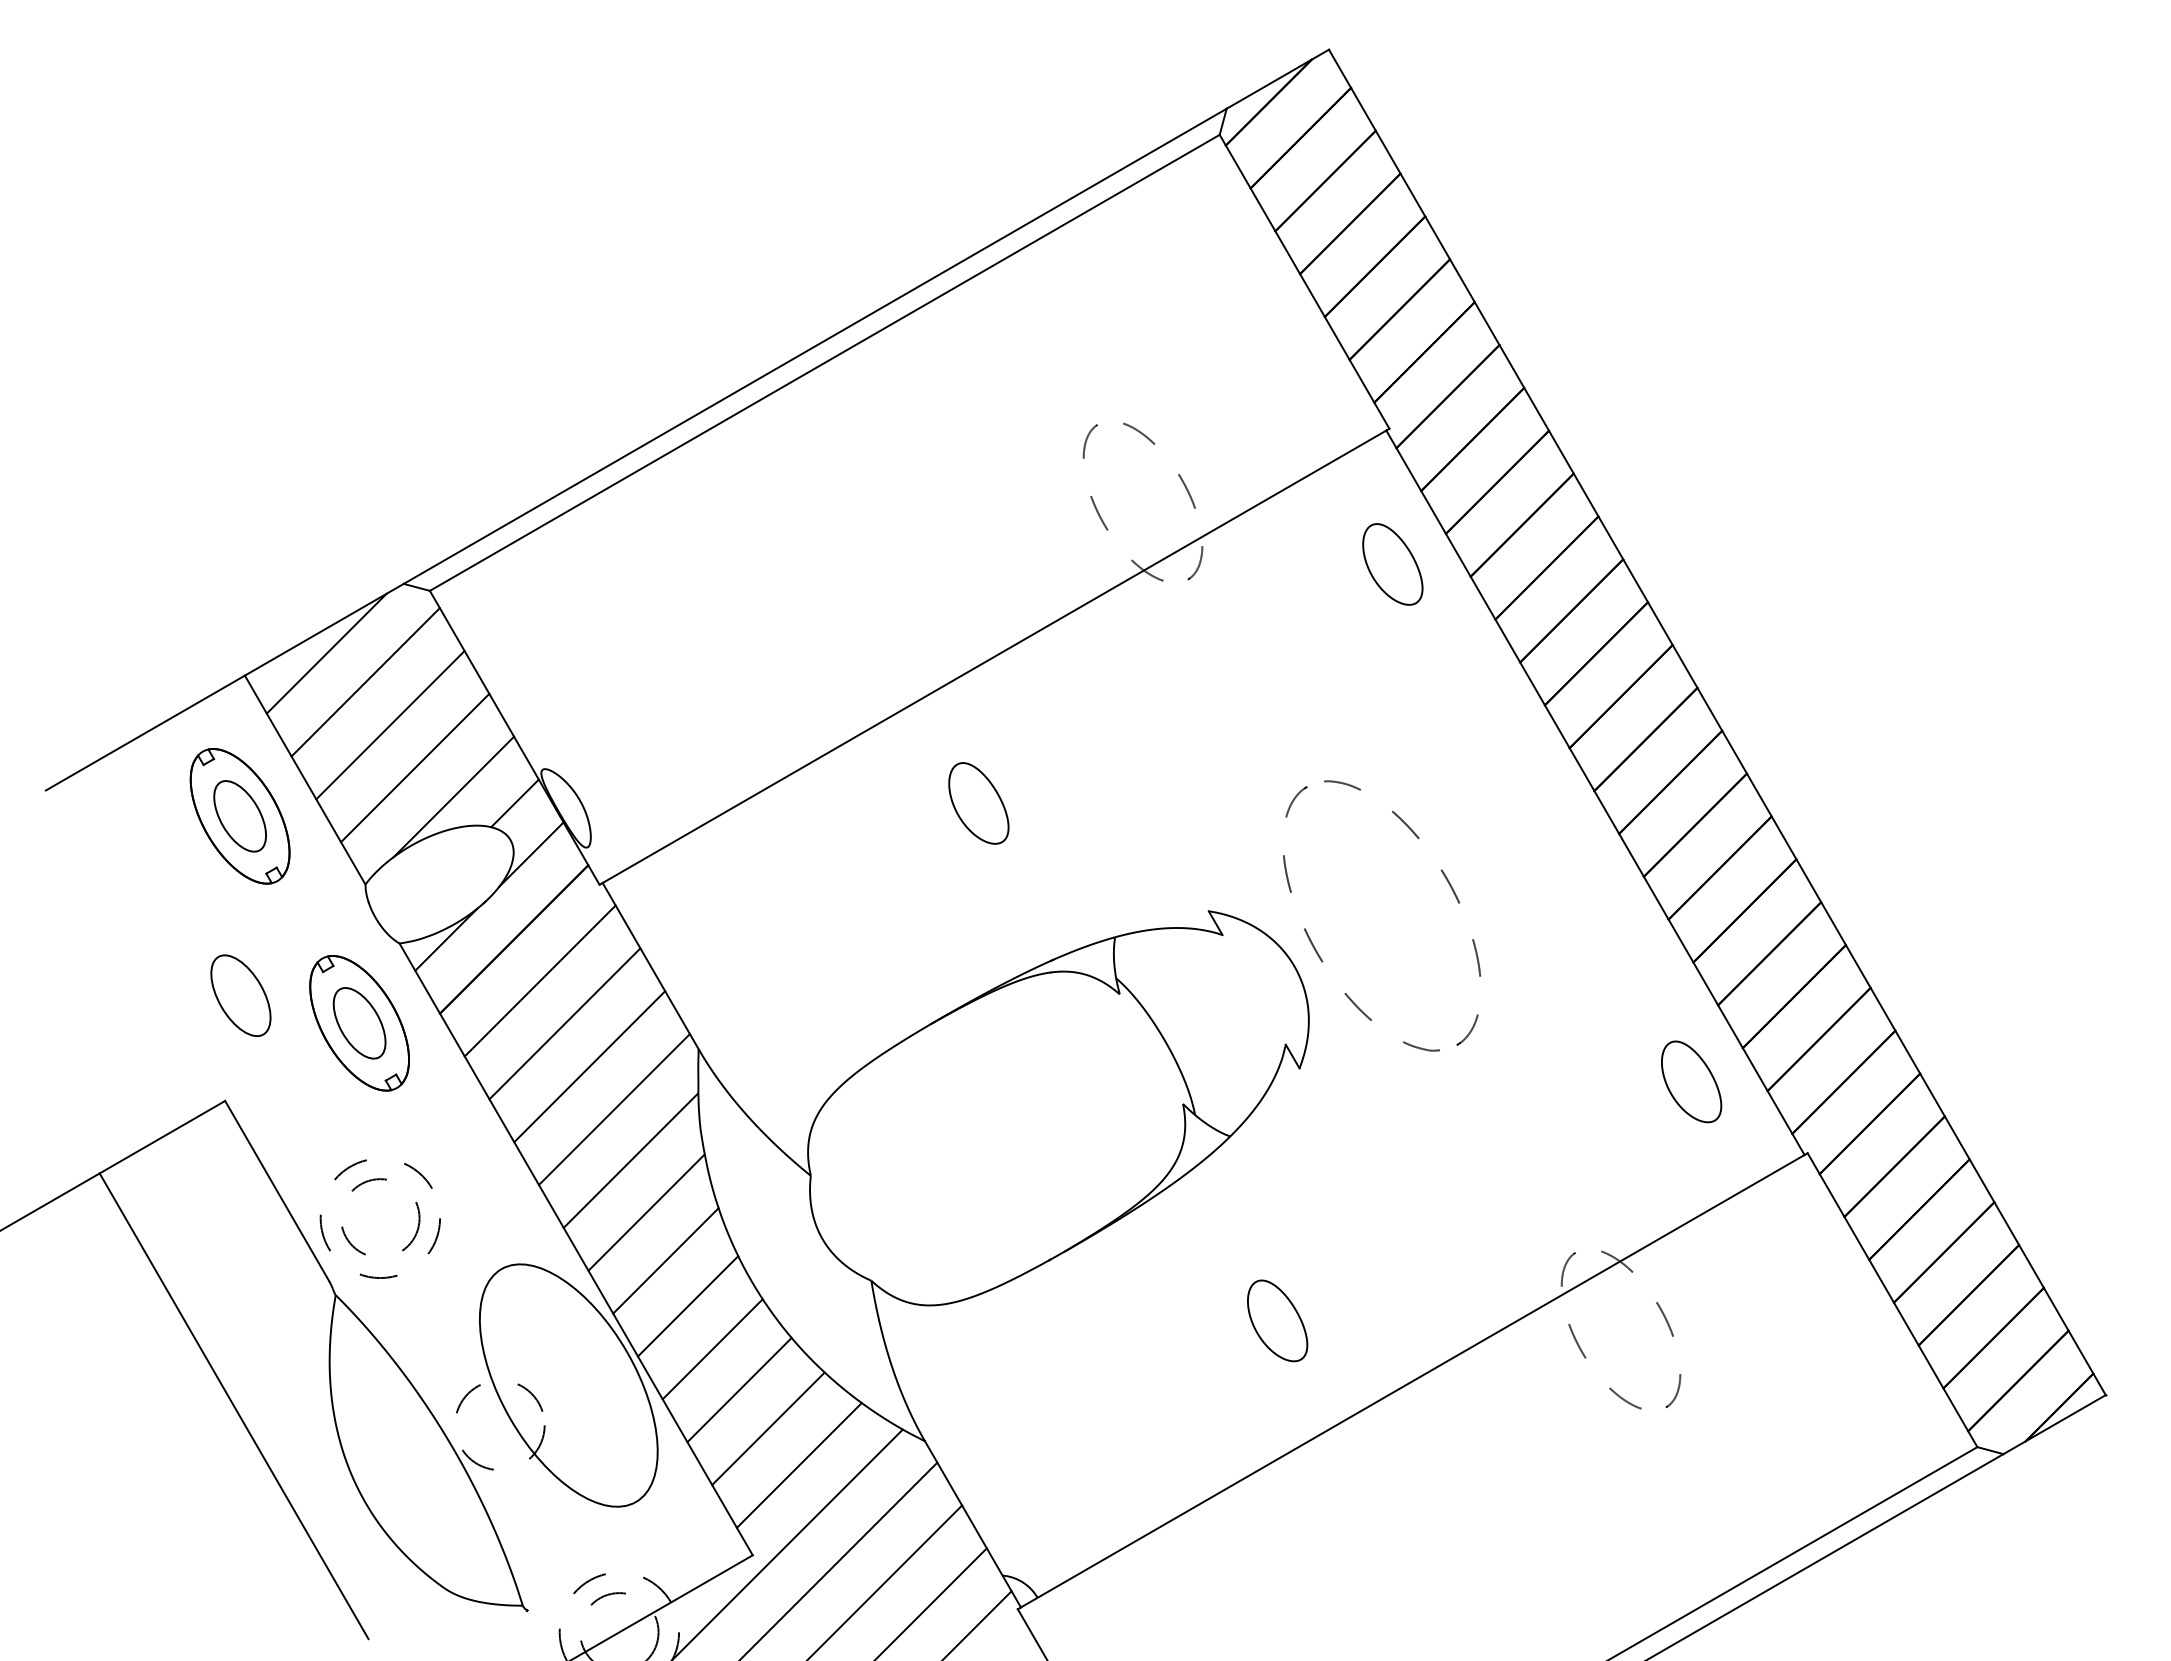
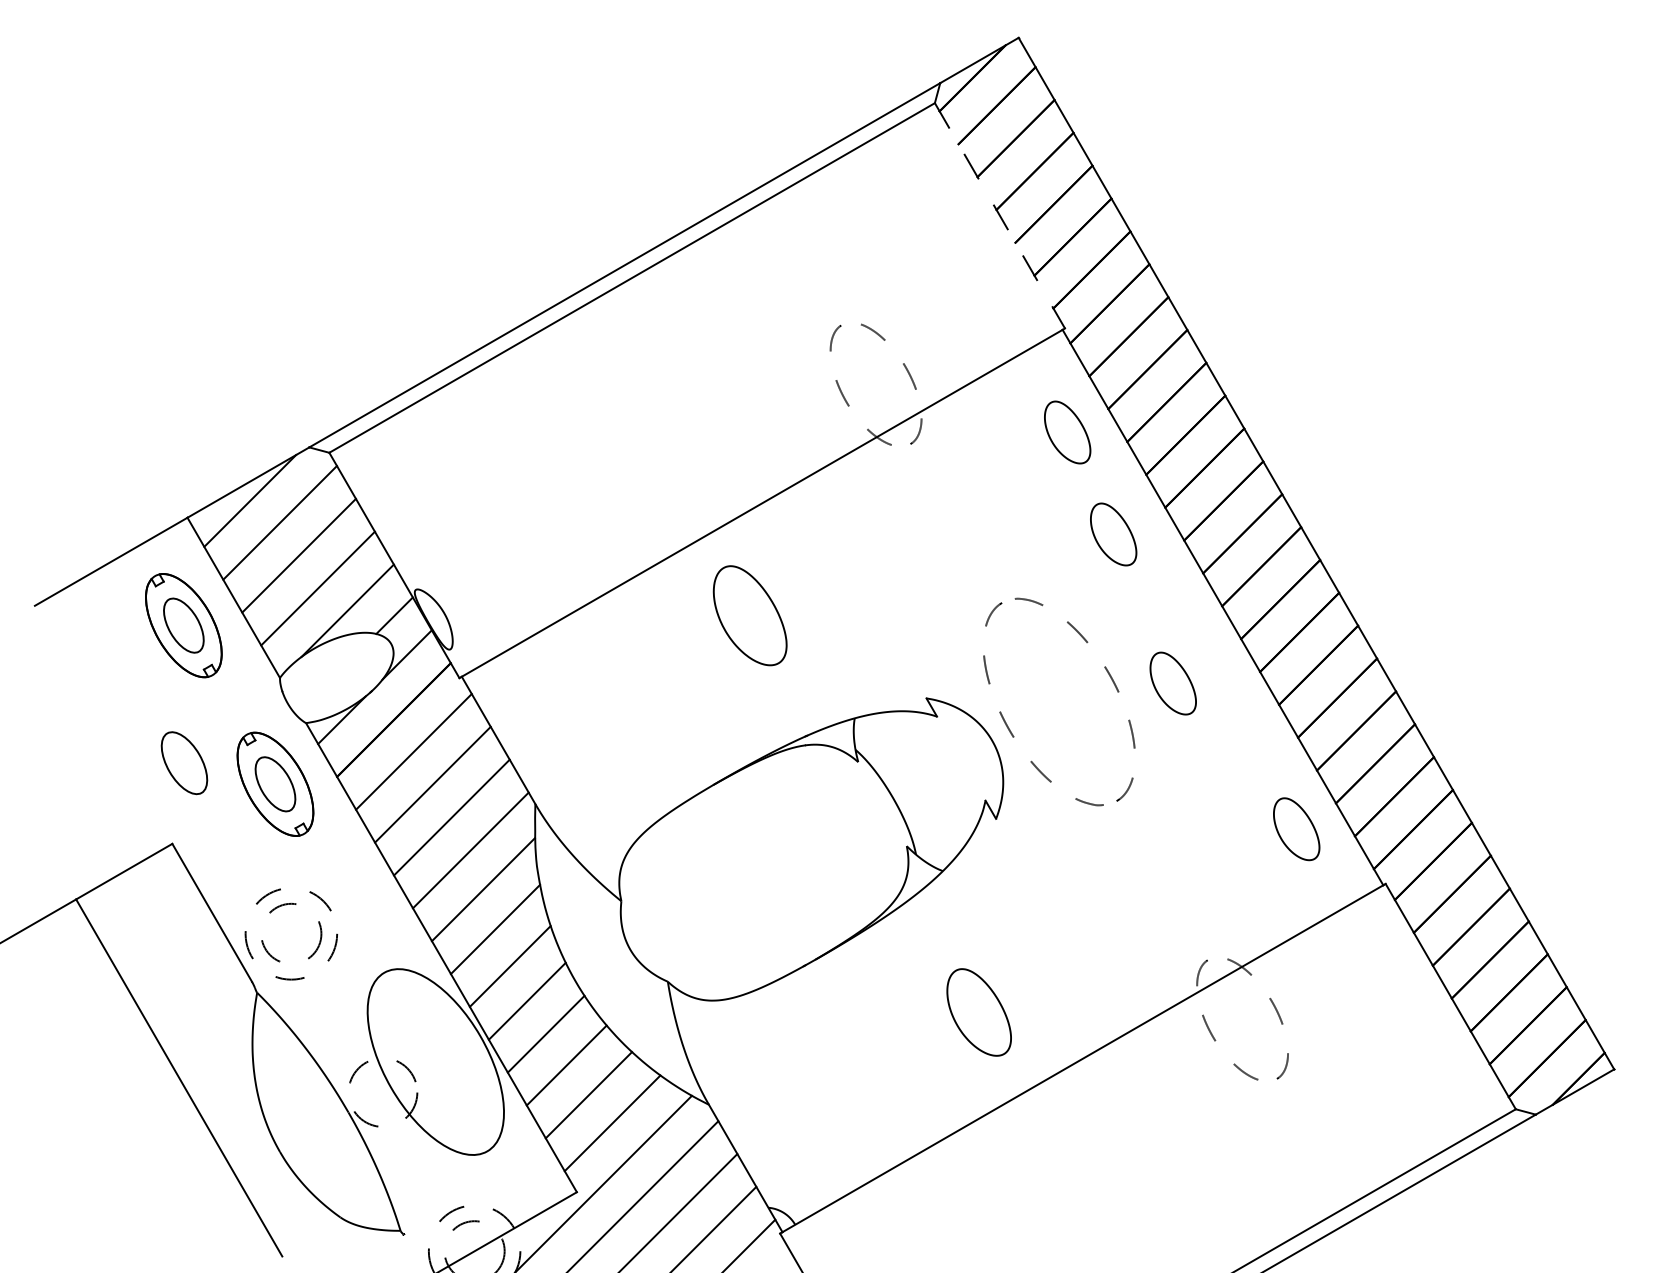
line: (1304, 281) -> (999, 215), solid -> dashed
part: (1452, 697) -> (1113, 534), added
part: (978, 803) -> (749, 615), size x1.6
part: (1530, 891) -> (1173, 683), added
part: (1277, 1320) -> (979, 1012), size x1.4

